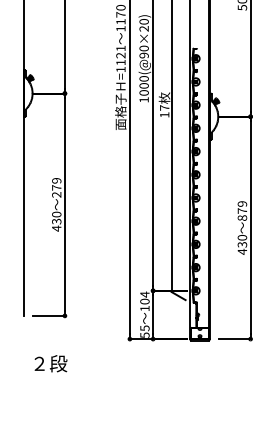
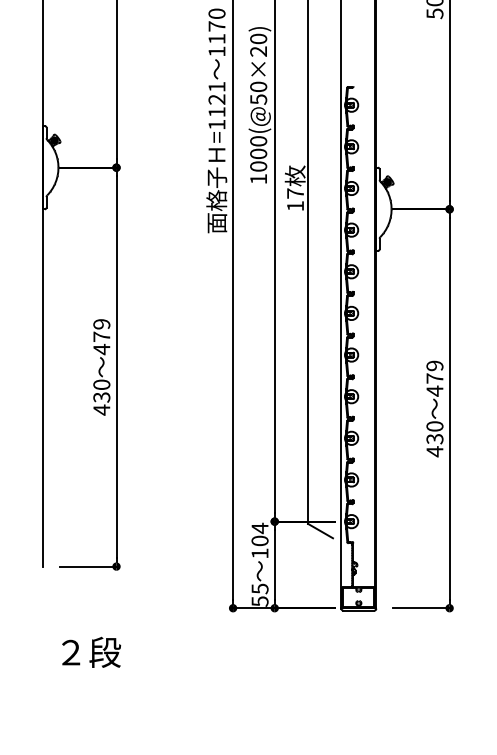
text: (143, 55) -> (257, 99), 1000(@90×20) -> 1000(@50×20)
text: (56, 194) -> (101, 348), 279 -> 479
text: (242, 218) -> (435, 391), 879 -> 479

